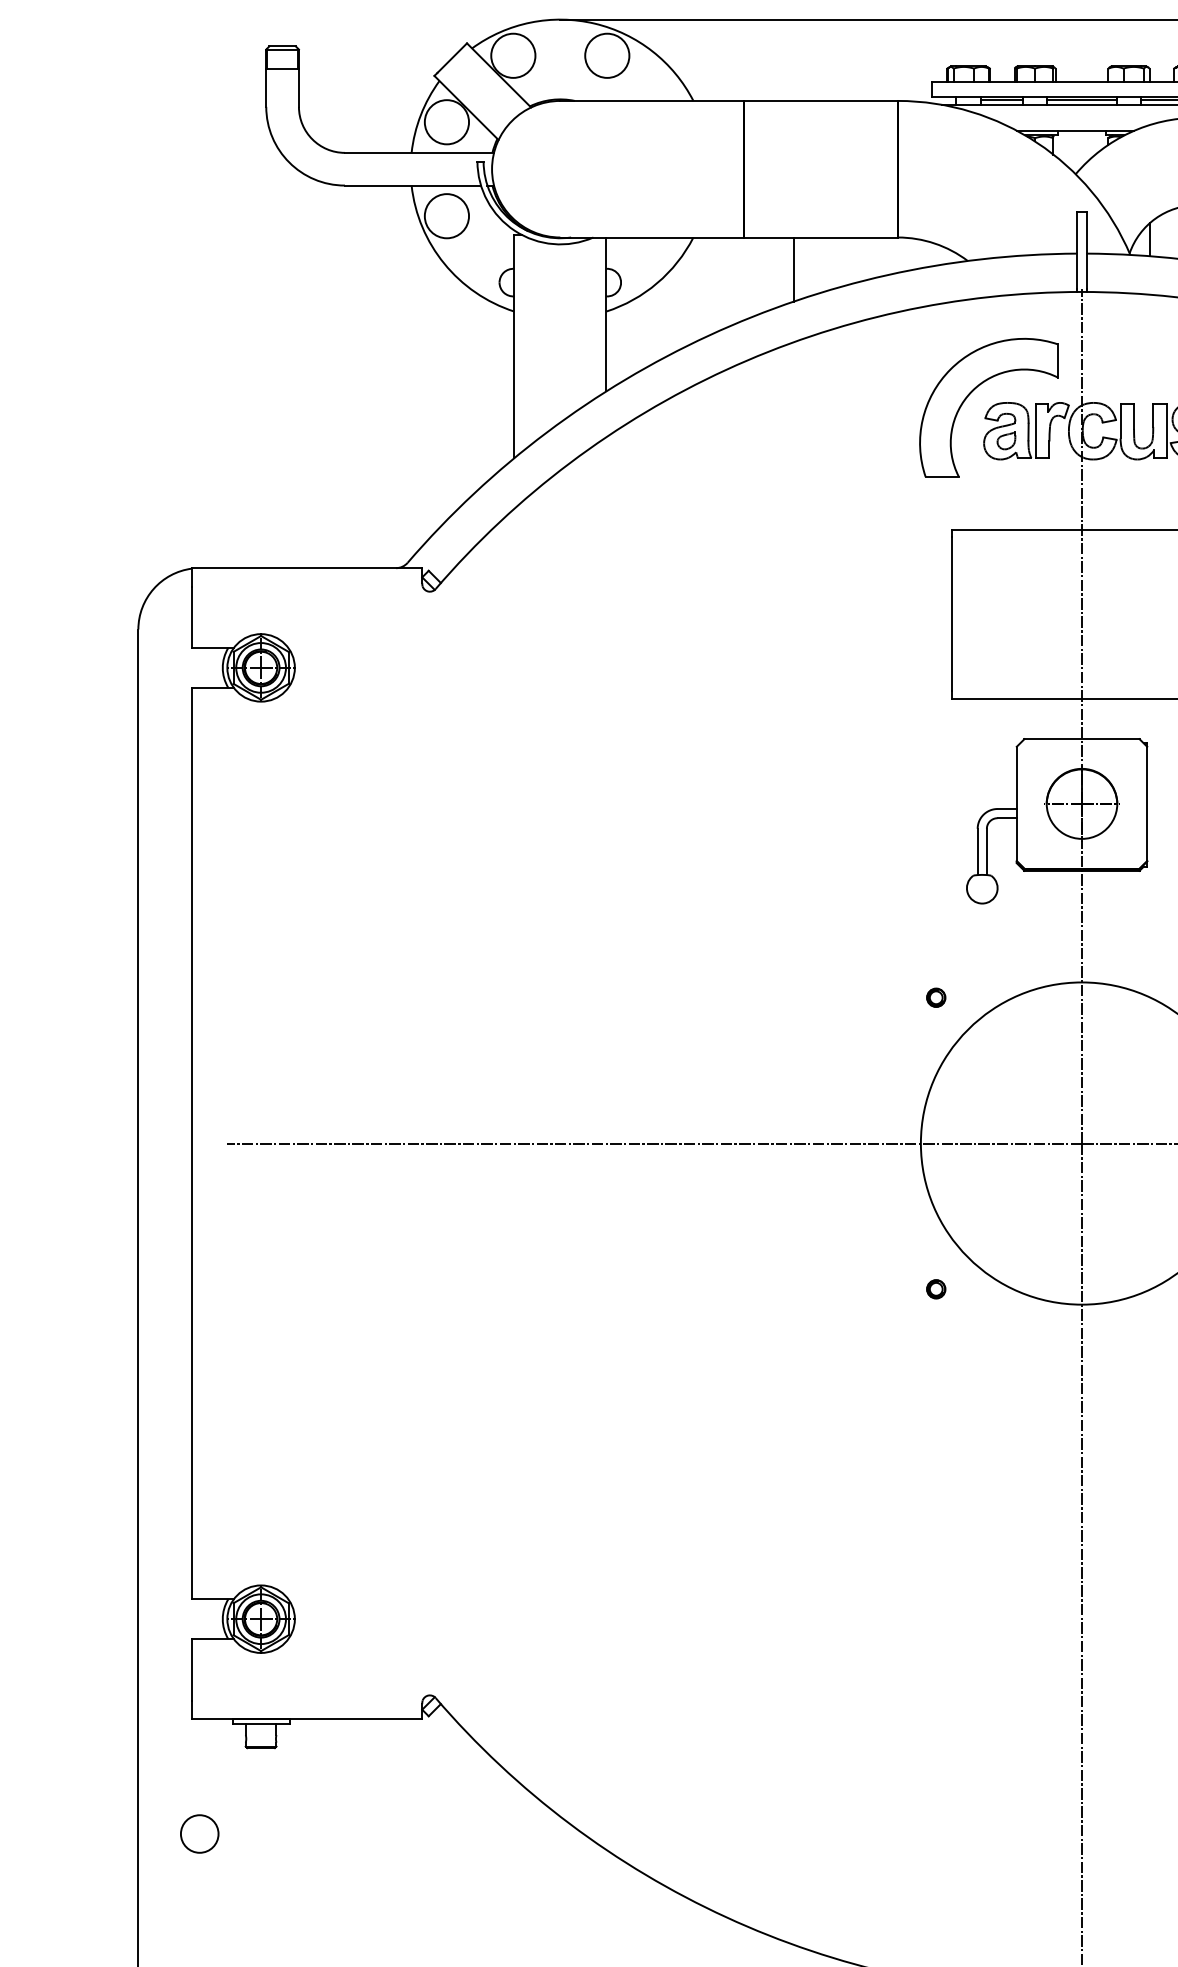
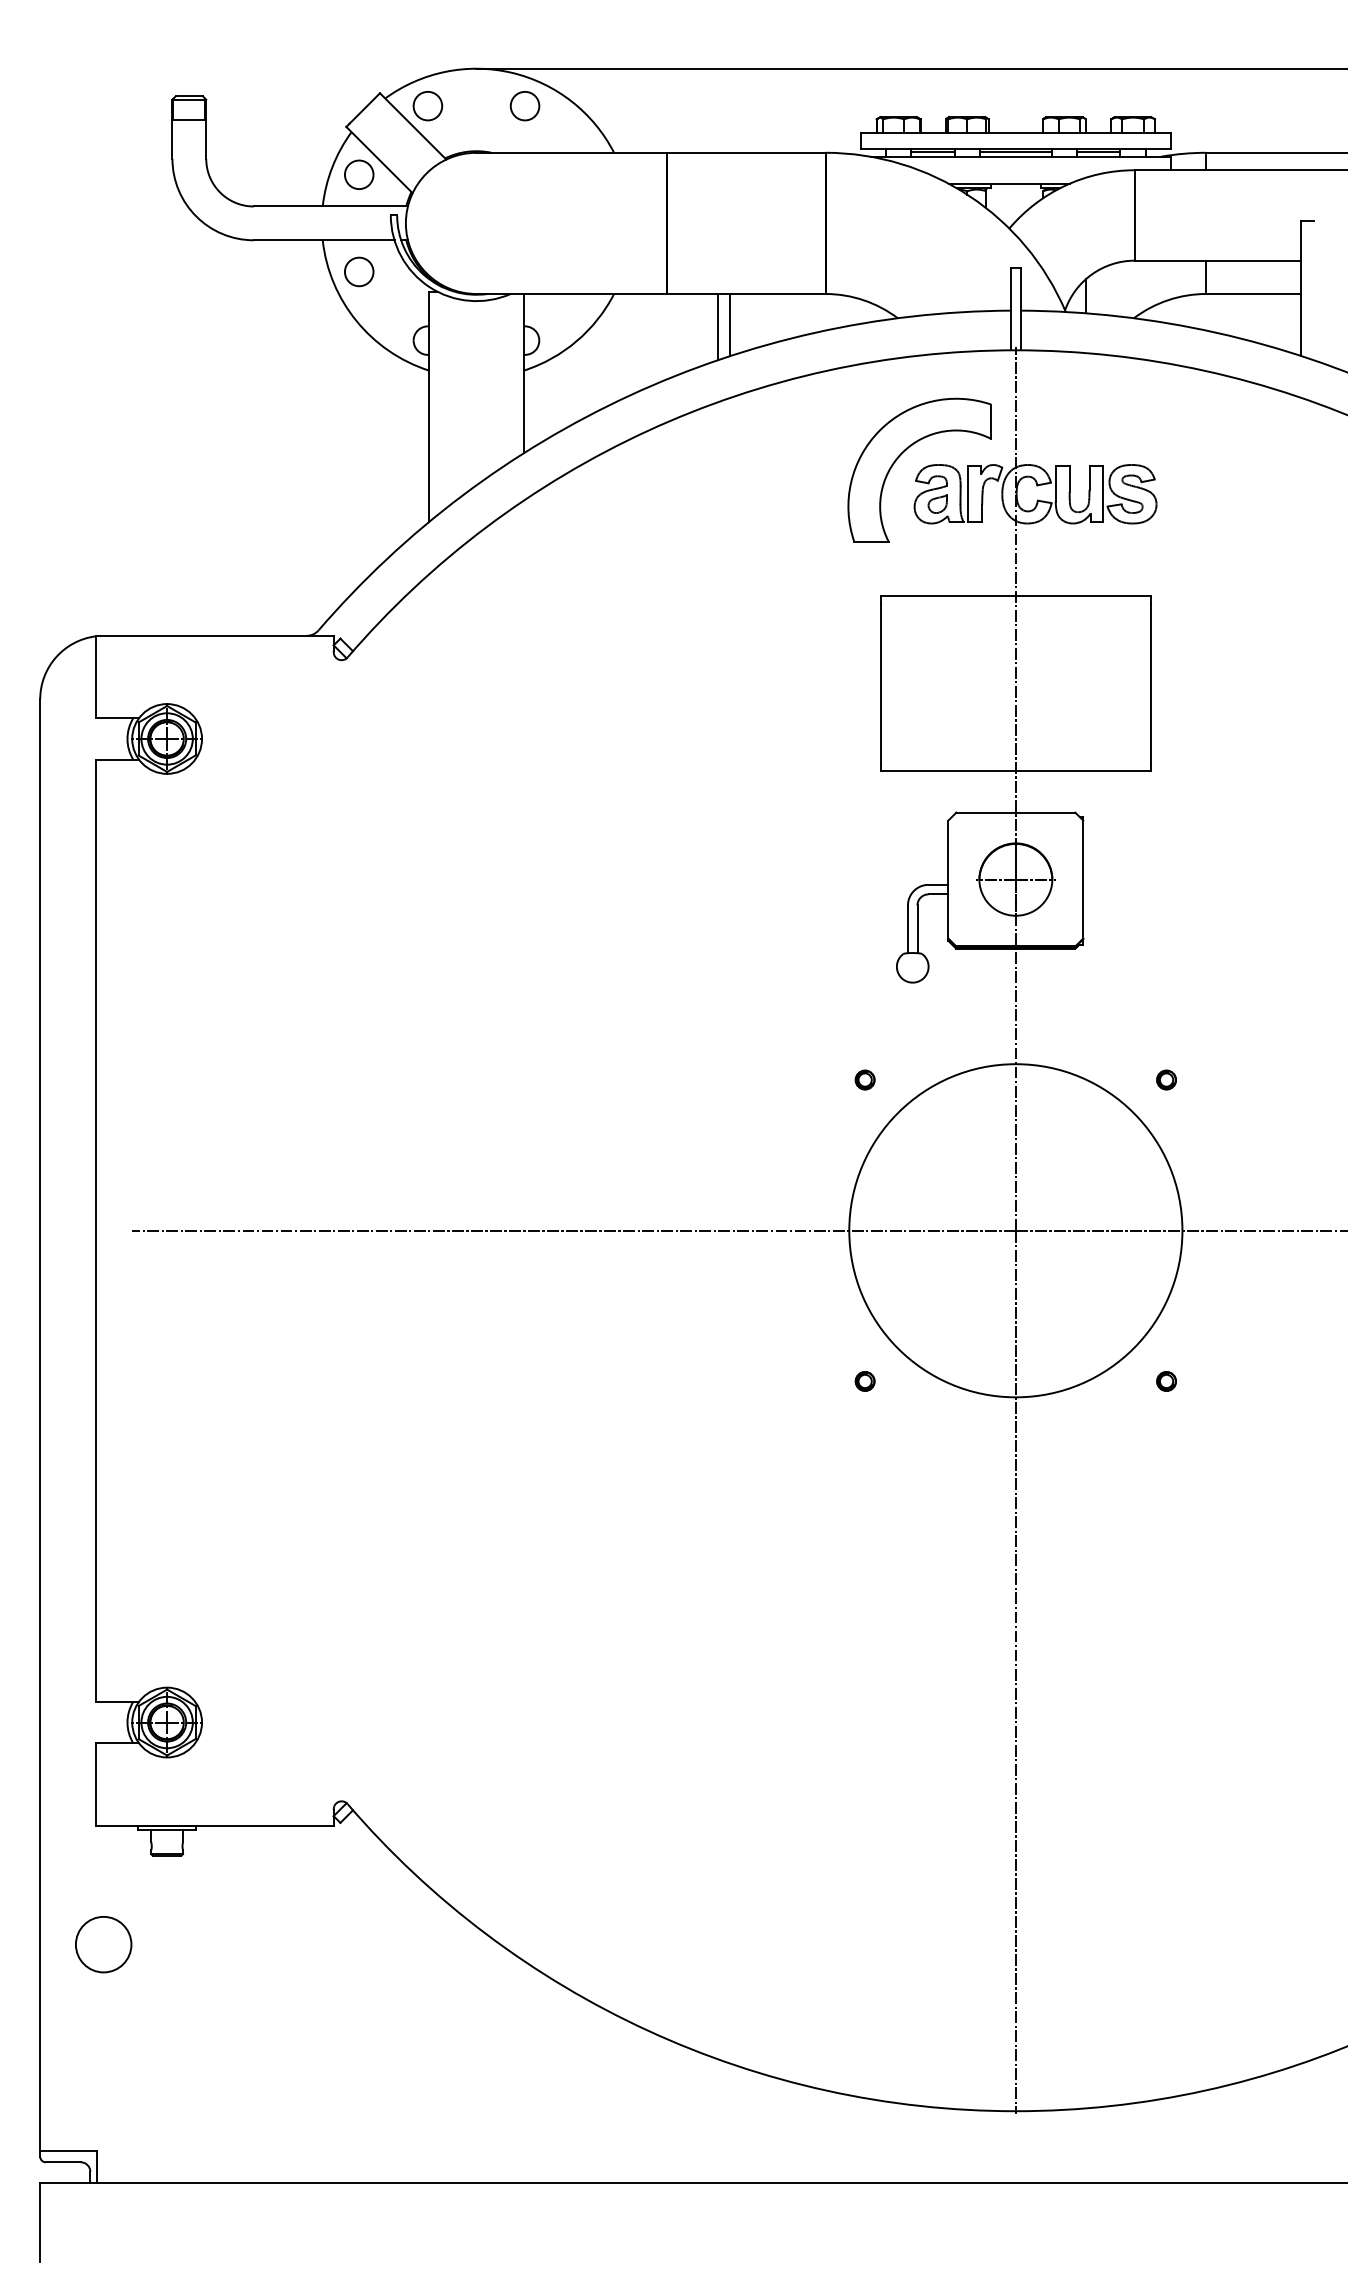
circle: (512, 55) -> (427, 105), size x0.62
circle: (606, 55) -> (524, 105), size x0.62
circle: (446, 121) -> (358, 174), size x0.62
circle: (446, 215) -> (358, 271), size x0.62
line: (806, 267) -> (730, 324), added
circle: (199, 1833) -> (103, 1944), size x1.43

